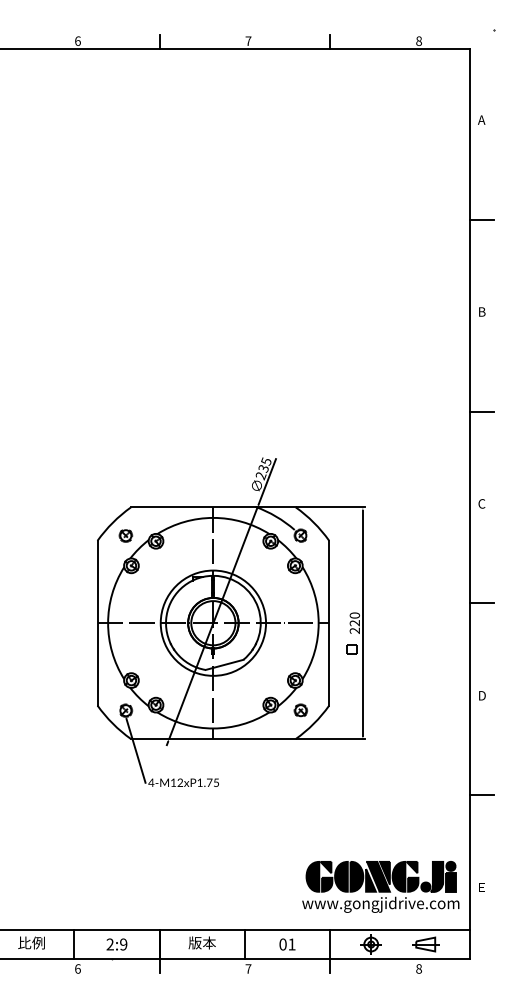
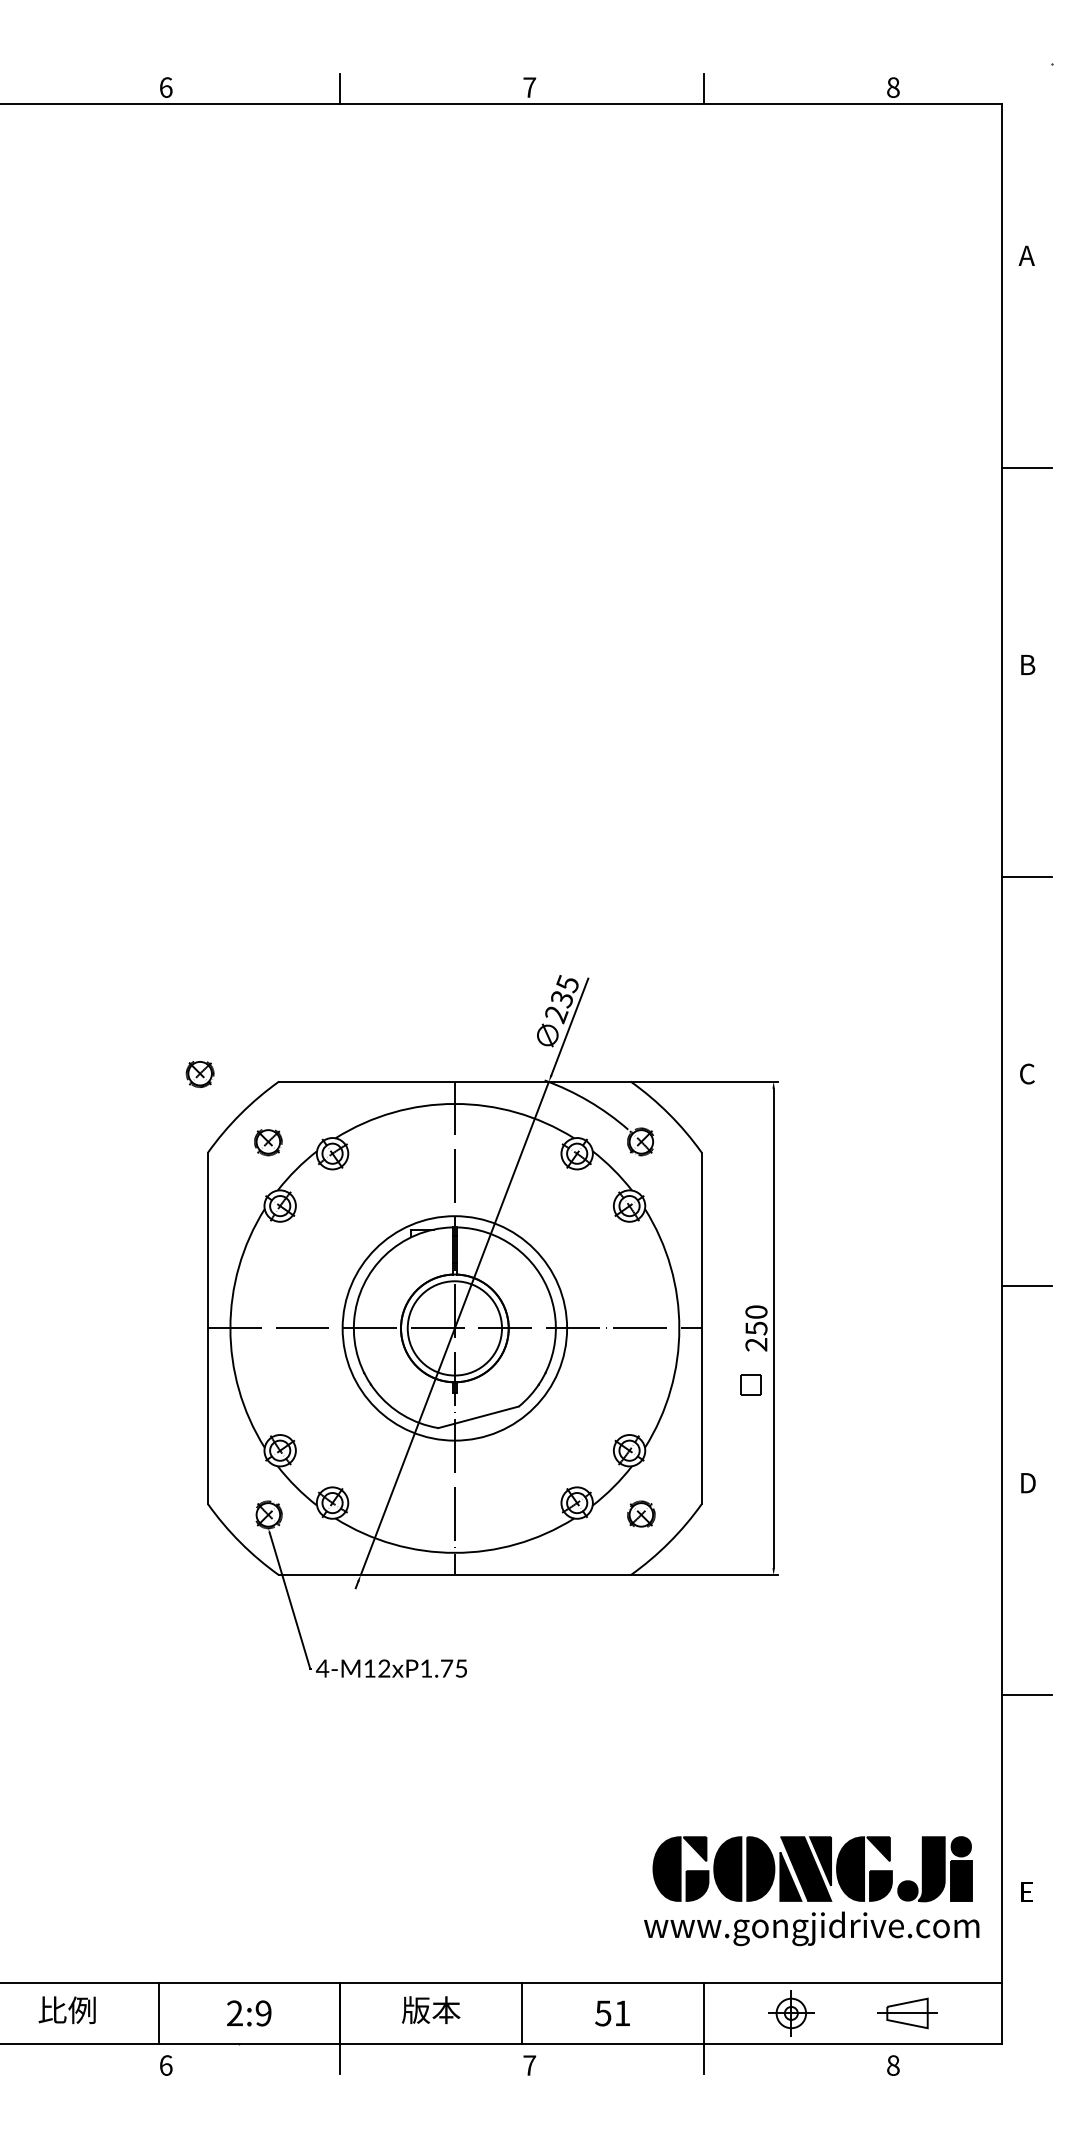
part: (93, 503) -> (199, 1073), added
text: (354, 623) -> (755, 1329), 220 -> 250
text: (282, 944) -> (602, 2013), 01 -> 51

